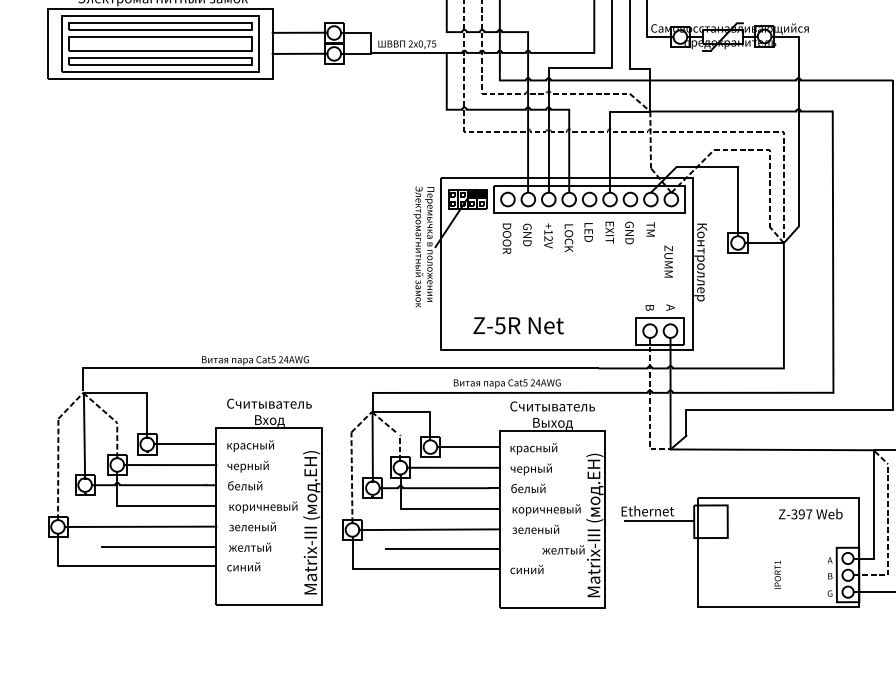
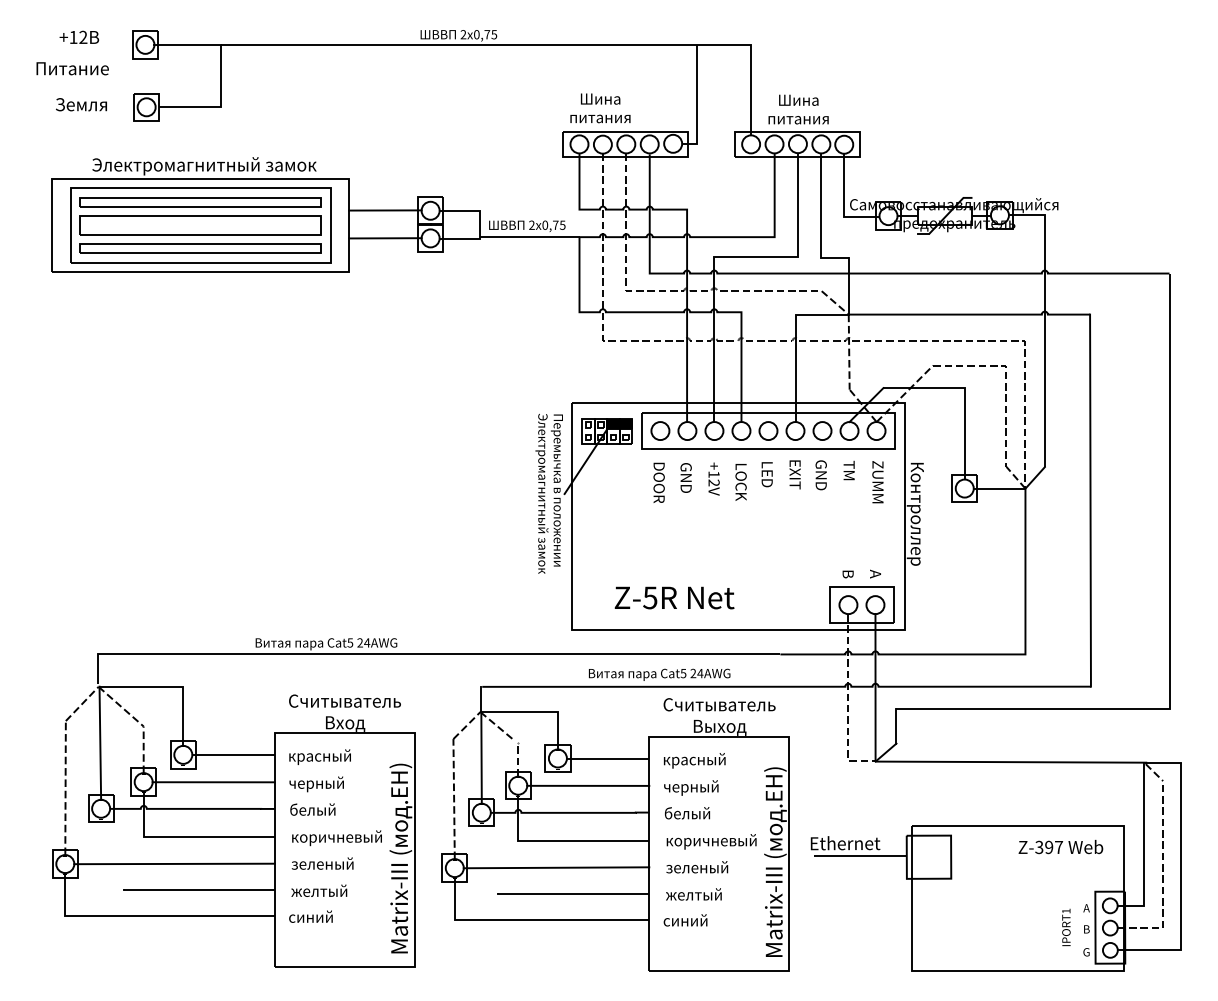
text: (668, 261) -> (877, 482), moved
text: (563, 549) -> (693, 894), moved
text: (777, 574) -> (1066, 927), moved

